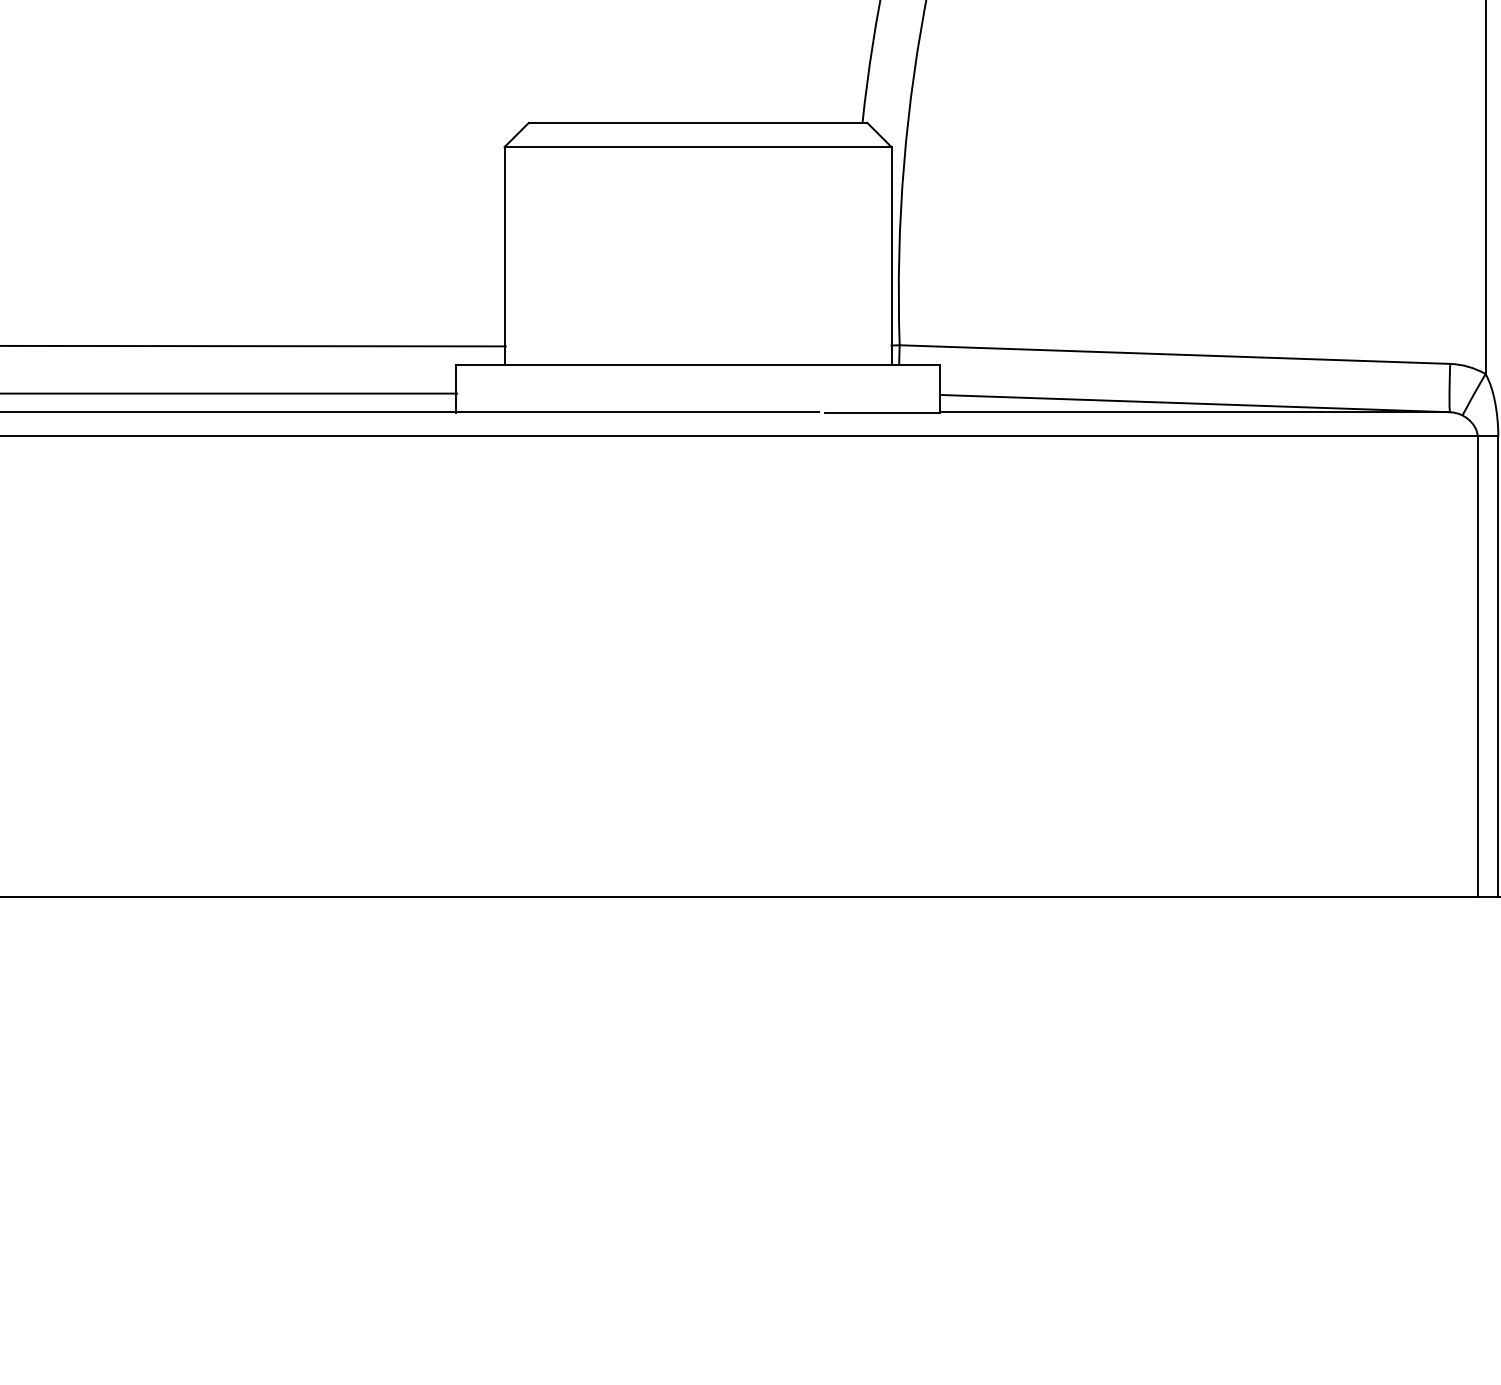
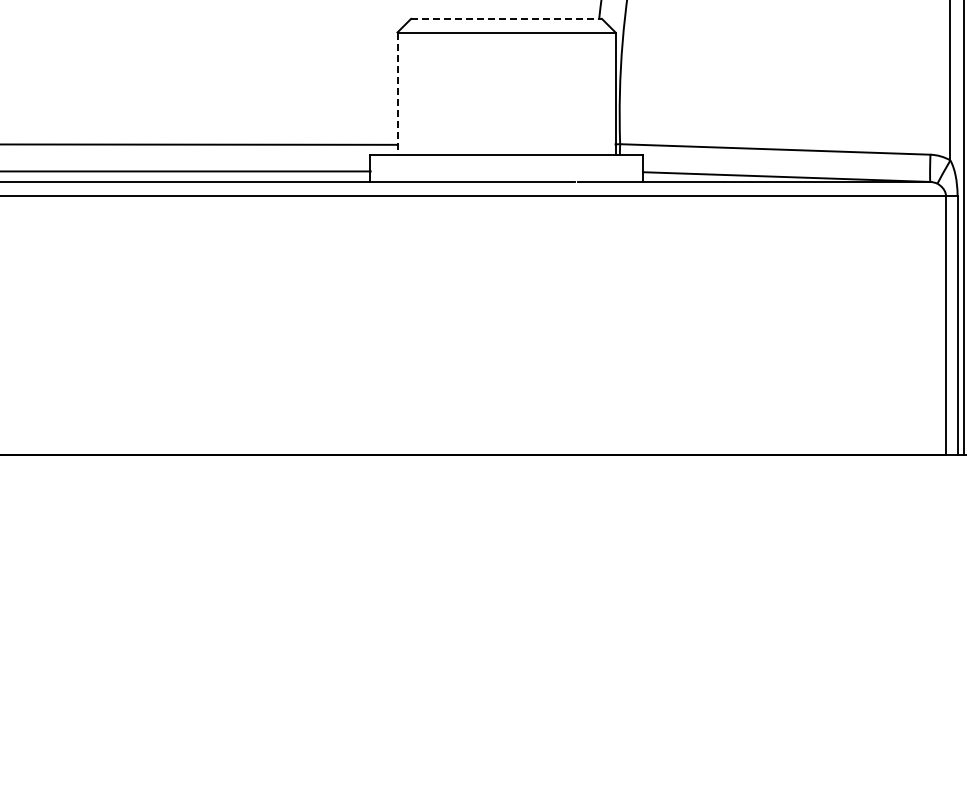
line: (699, 122) -> (507, 18), solid -> dashed
line: (504, 257) -> (397, 94), solid -> dashed

